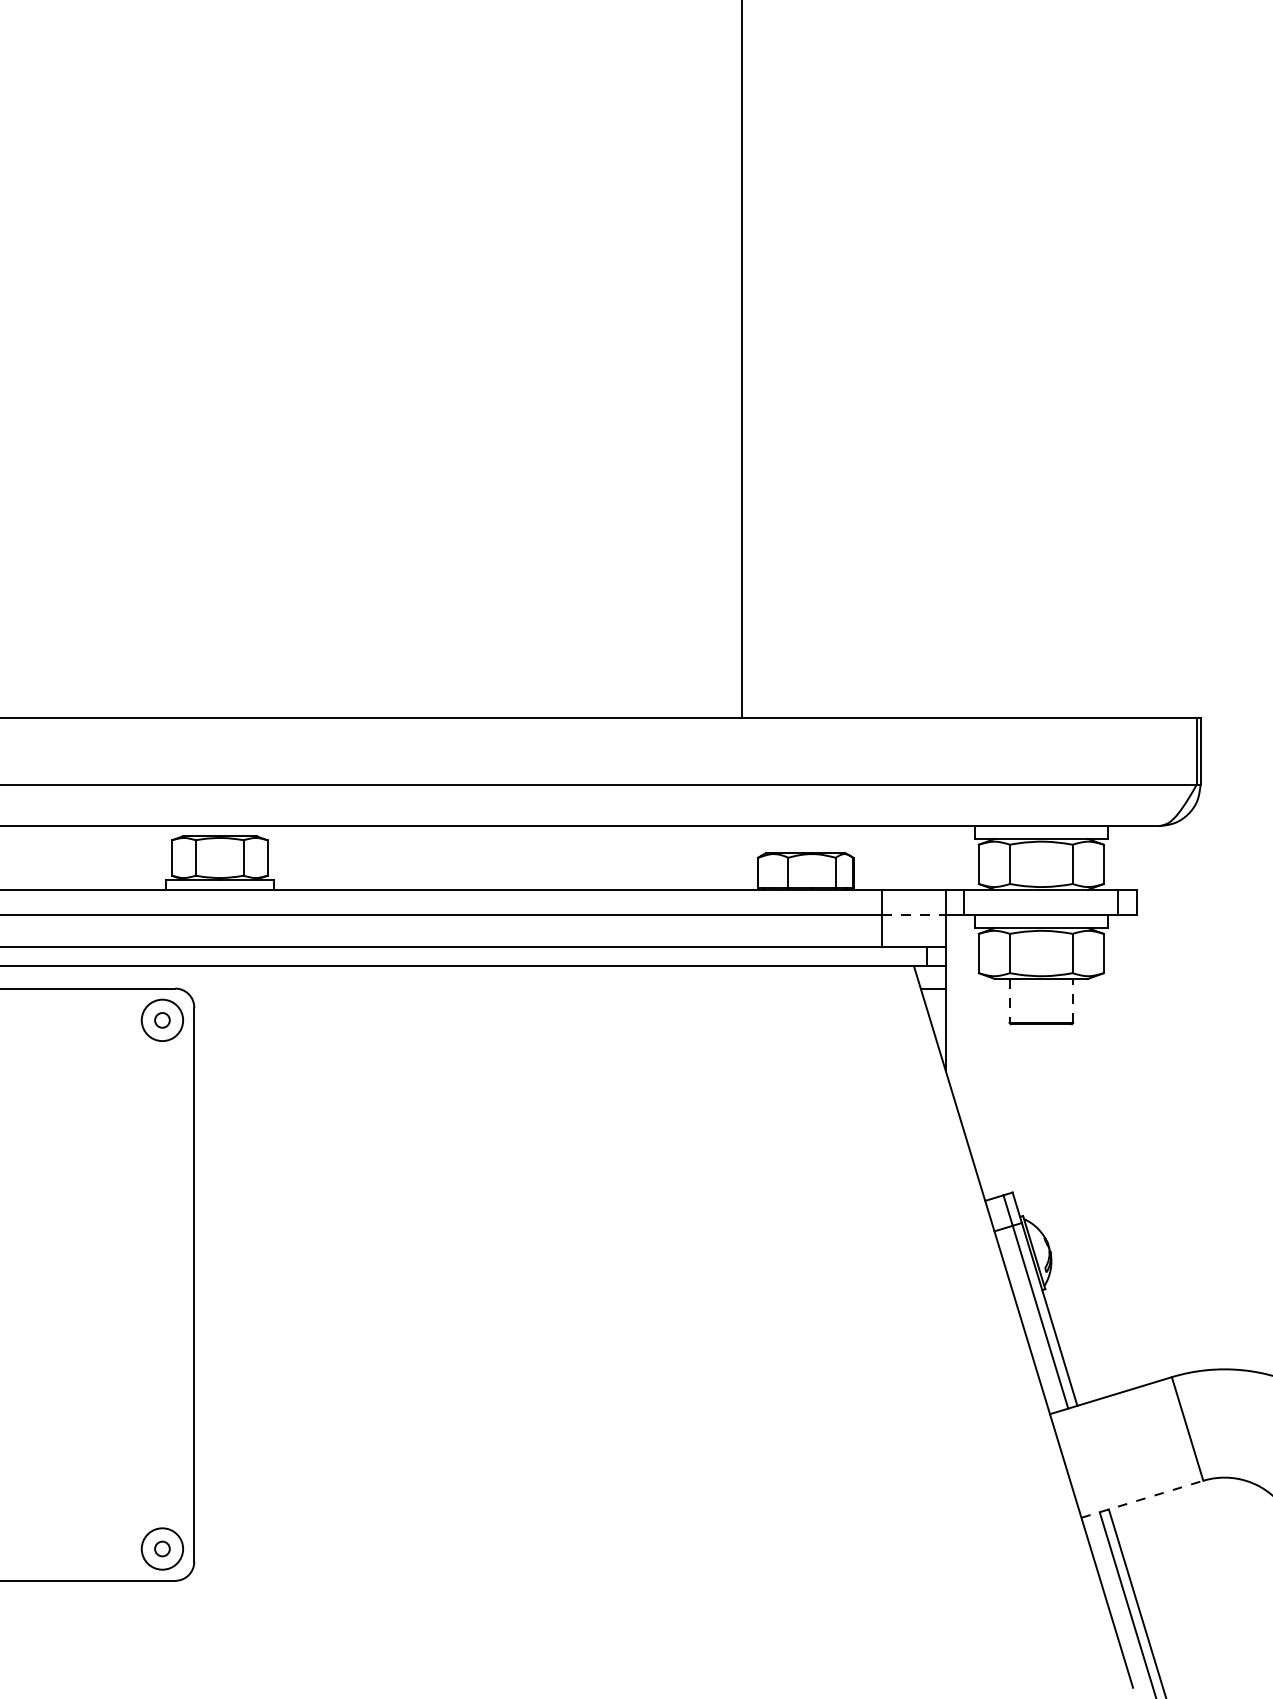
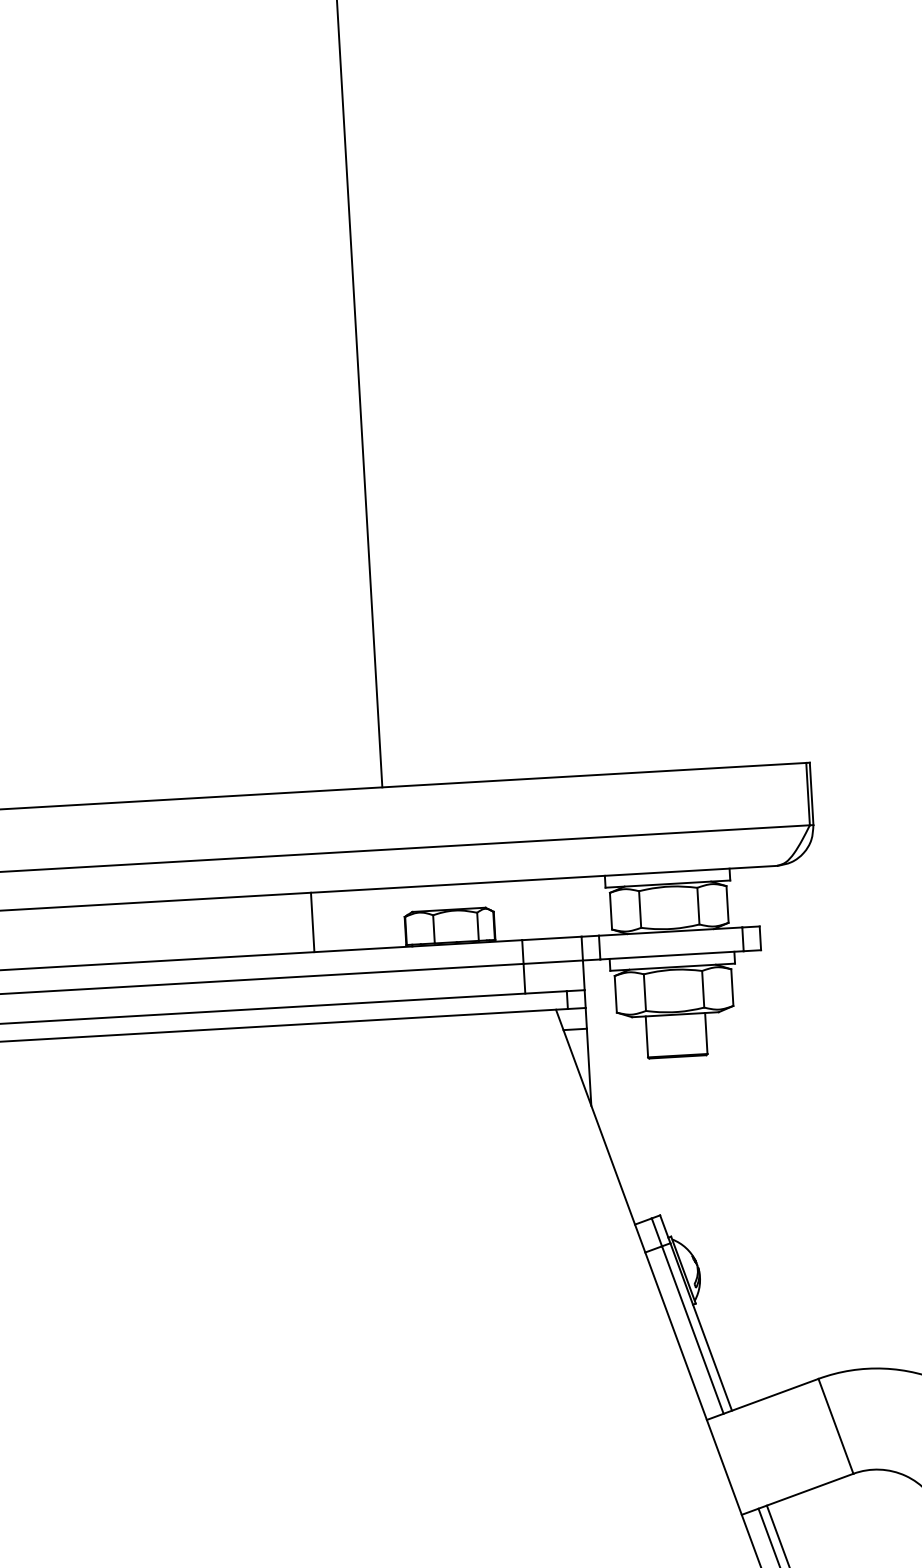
line: (659, 857) -> (312, 921), added
line: (913, 915) -> (552, 962), dashed -> solid
line: (1009, 1000) -> (646, 1036), dashed -> solid
line: (1073, 1000) -> (706, 1033), dashed -> solid
line: (1142, 1499) -> (797, 1494), dashed -> solid

